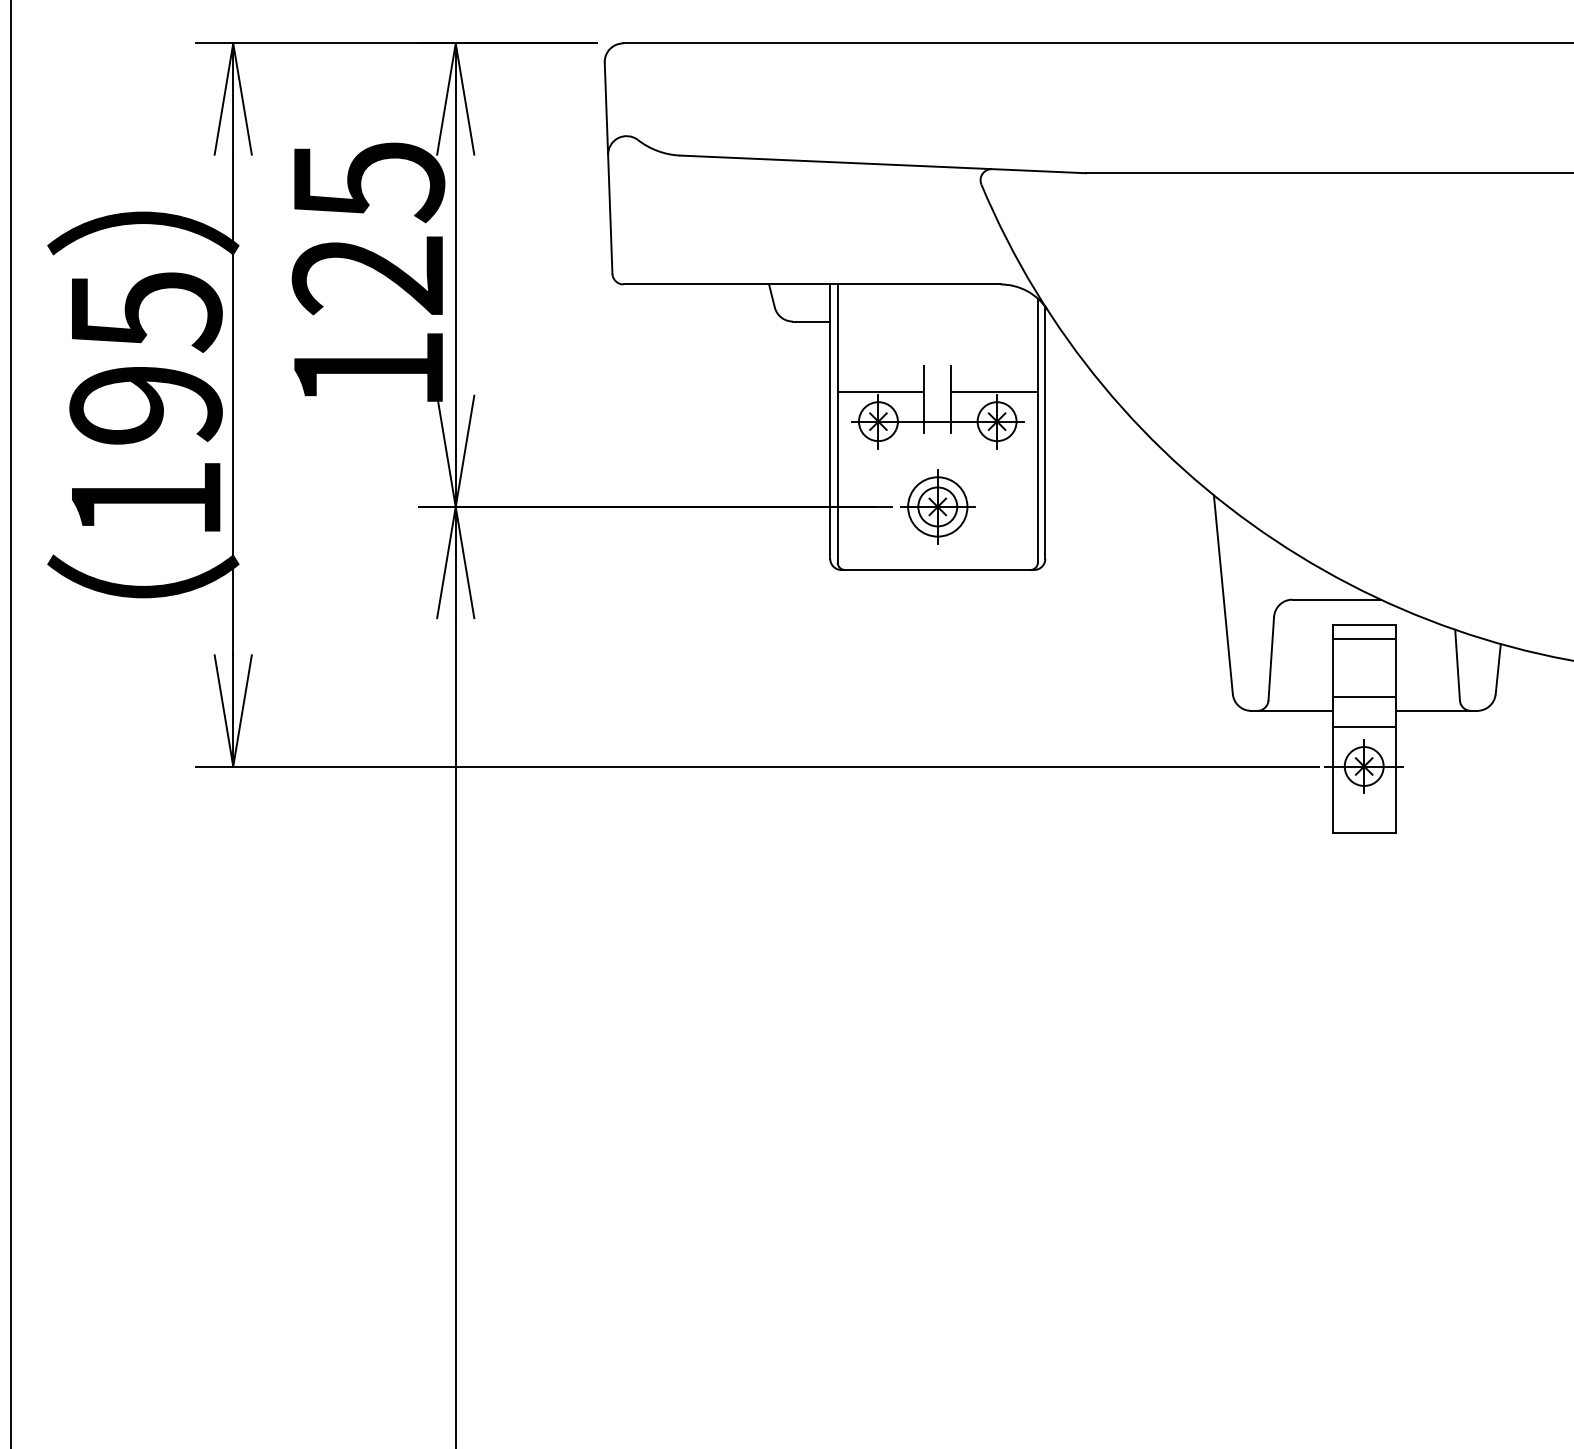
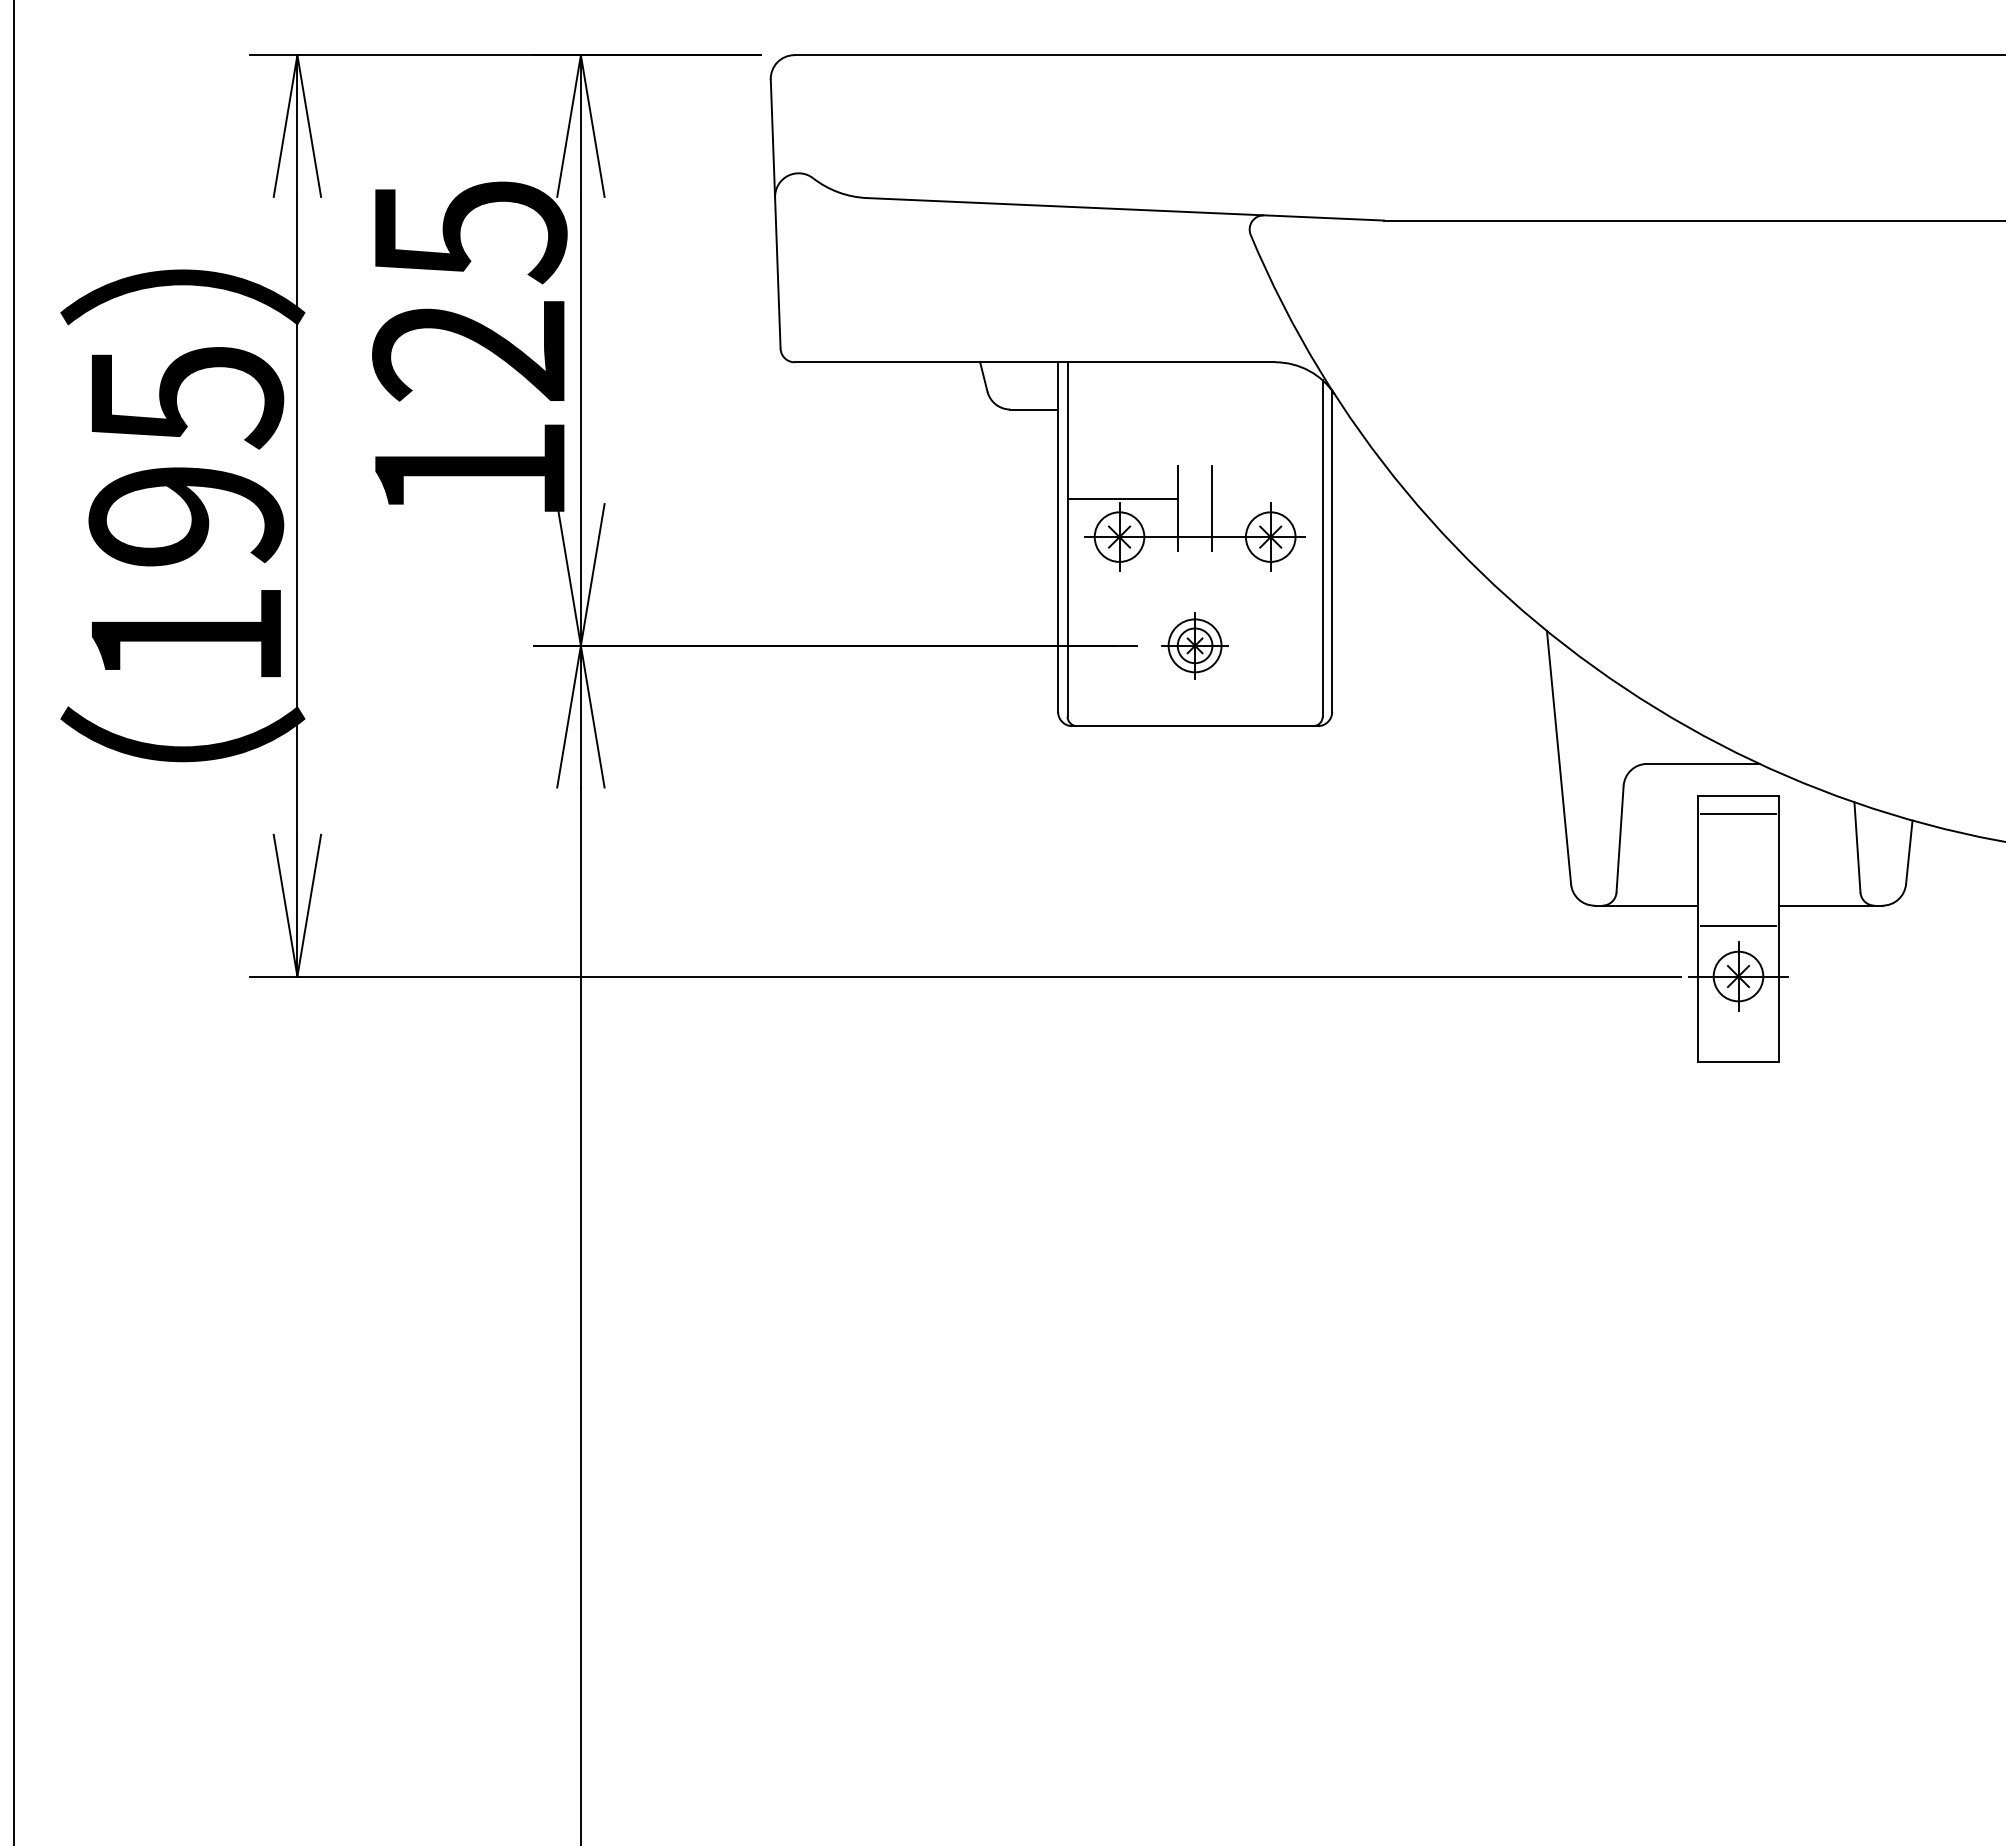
line: (994, 392) -> (1267, 499), removed
part: (937, 506) -> (1194, 645), size x0.7
line: (1364, 697) -> (1738, 888), removed

